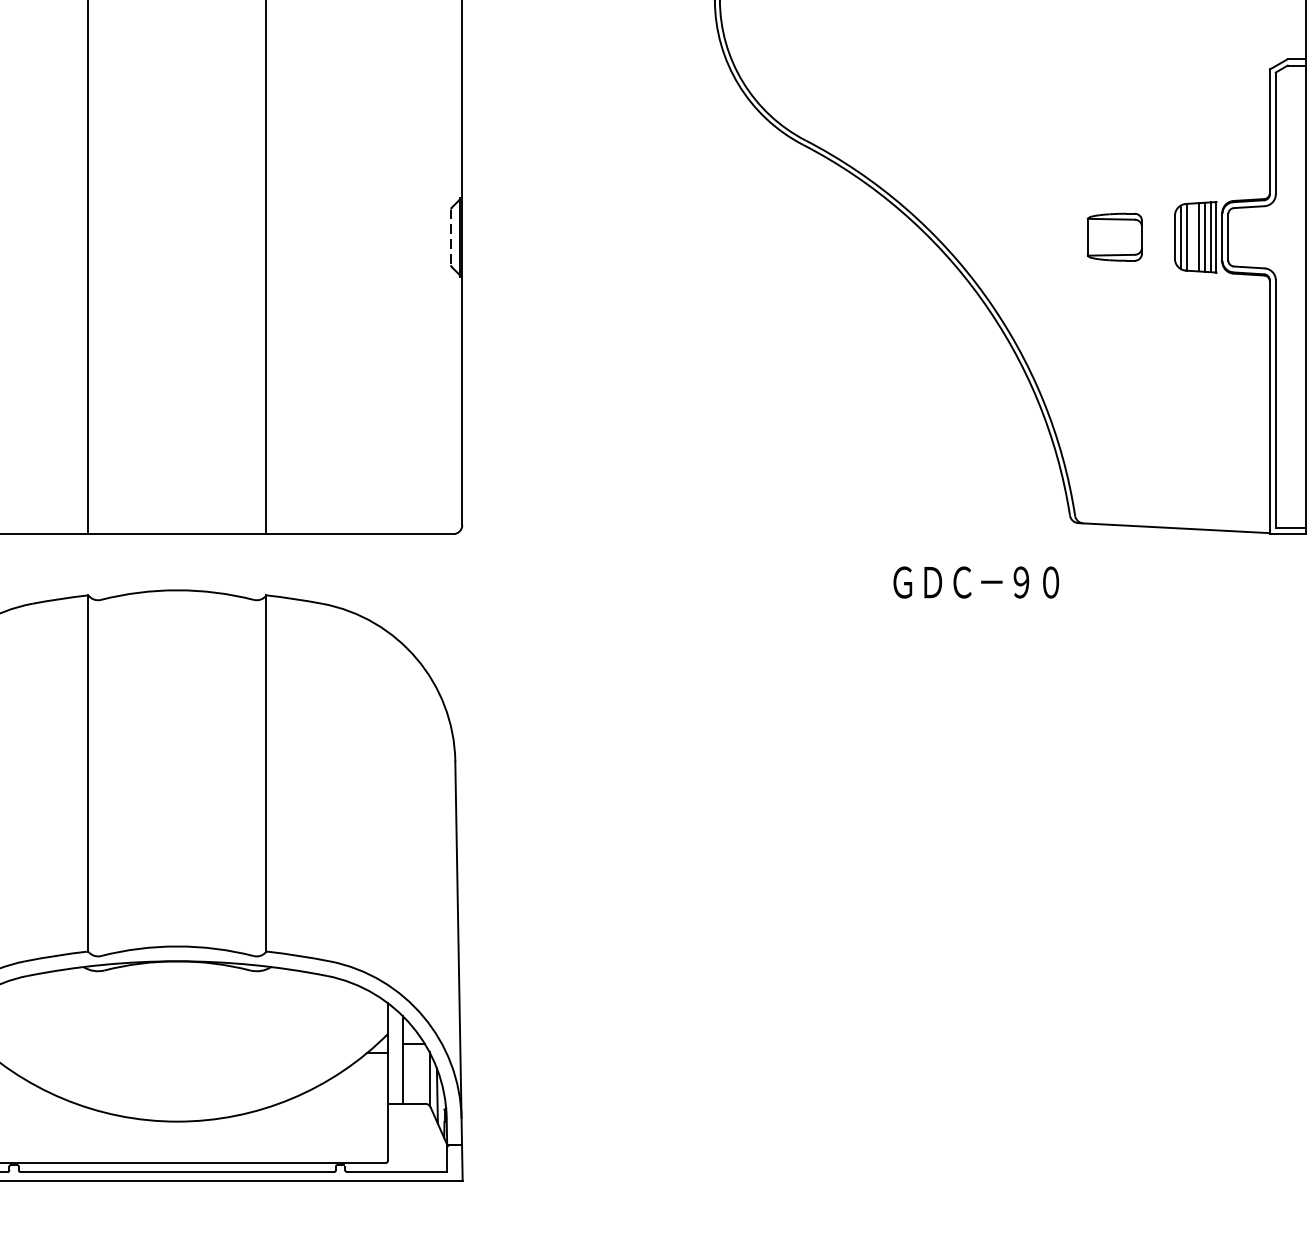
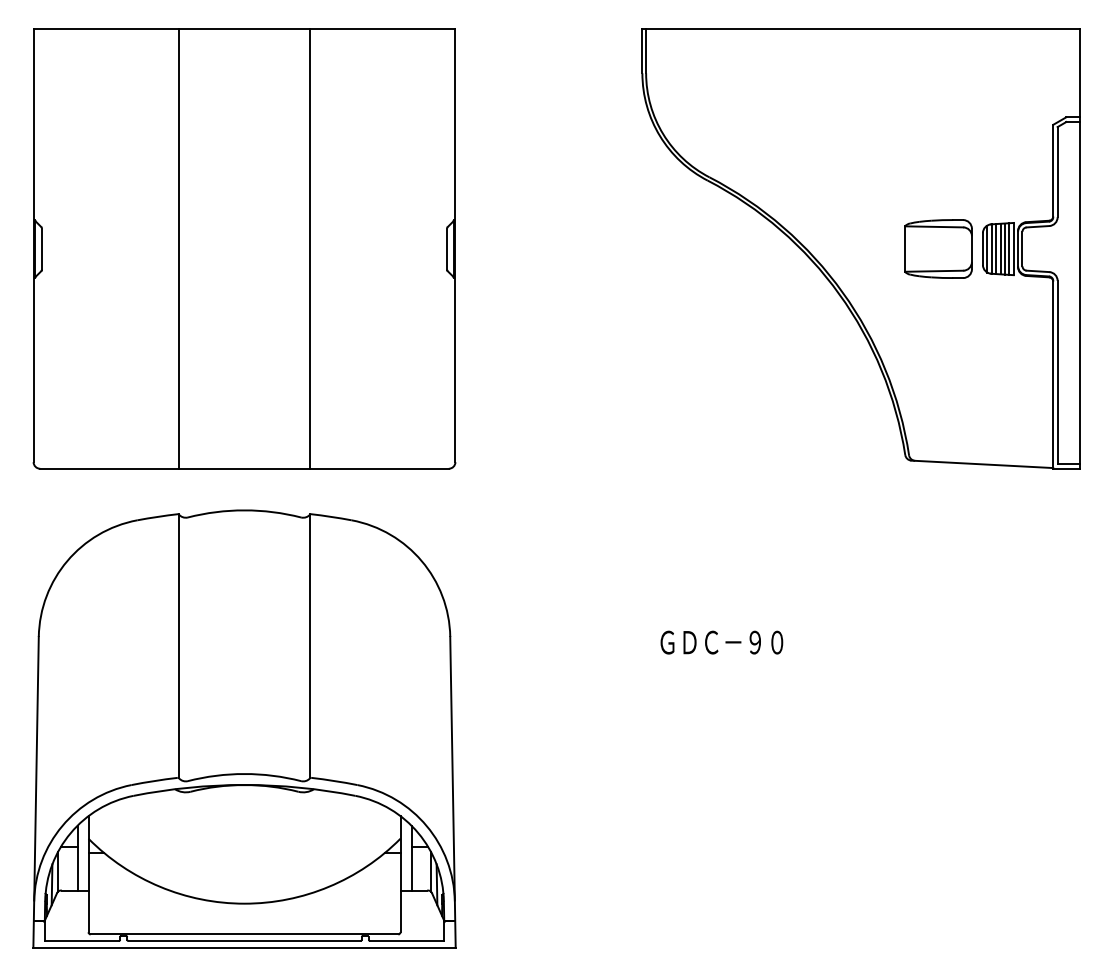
part: (1114, 236) -> (938, 248), size x1.67
line: (451, 237) -> (447, 249), dashed -> solid
line: (1193, 237) -> (996, 249), added
text: (975, 582) -> (721, 642), moved

